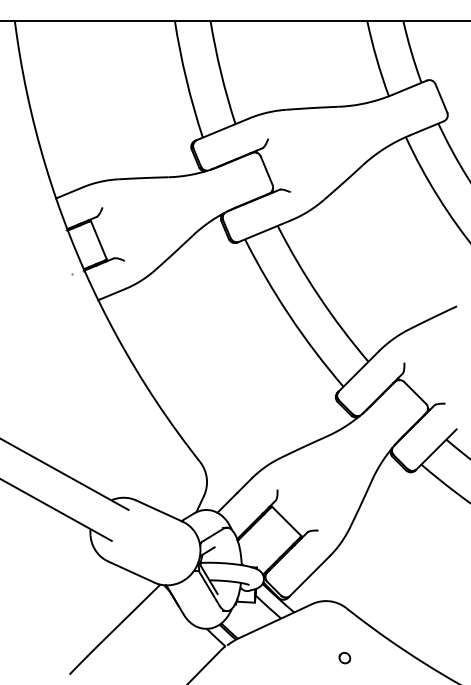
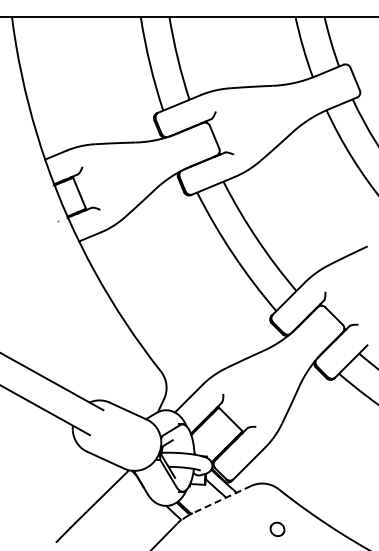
line: (275, 620) -> (221, 499), solid -> dashed
part: (344, 658) -> (277, 529), size x1.6

